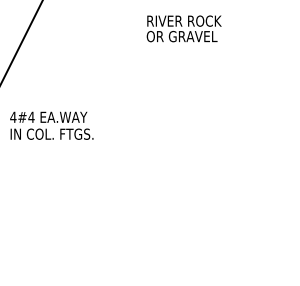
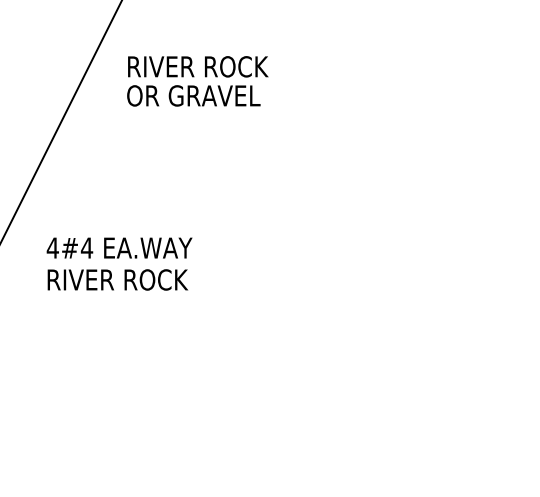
text: (183, 28) -> (196, 80), moved
text: (52, 133) -> (126, 278), IN COL. FTGS. -> RIVER ROCK

